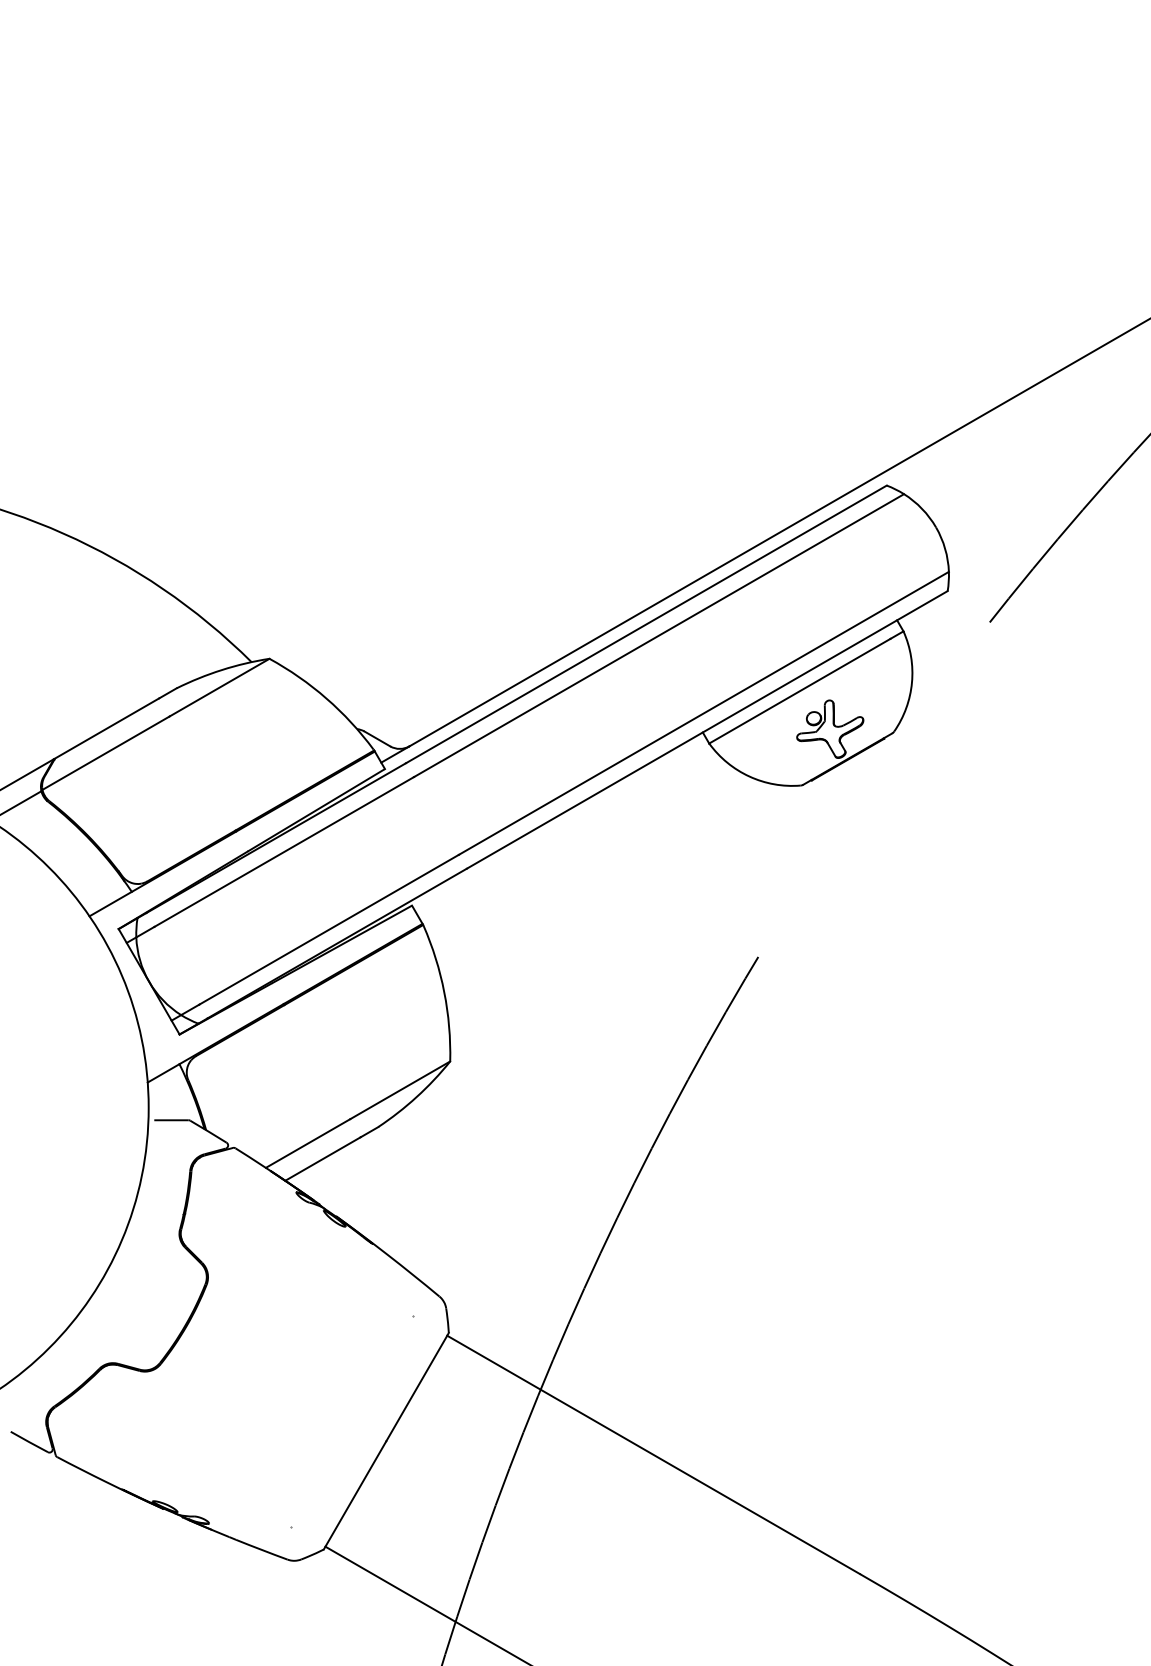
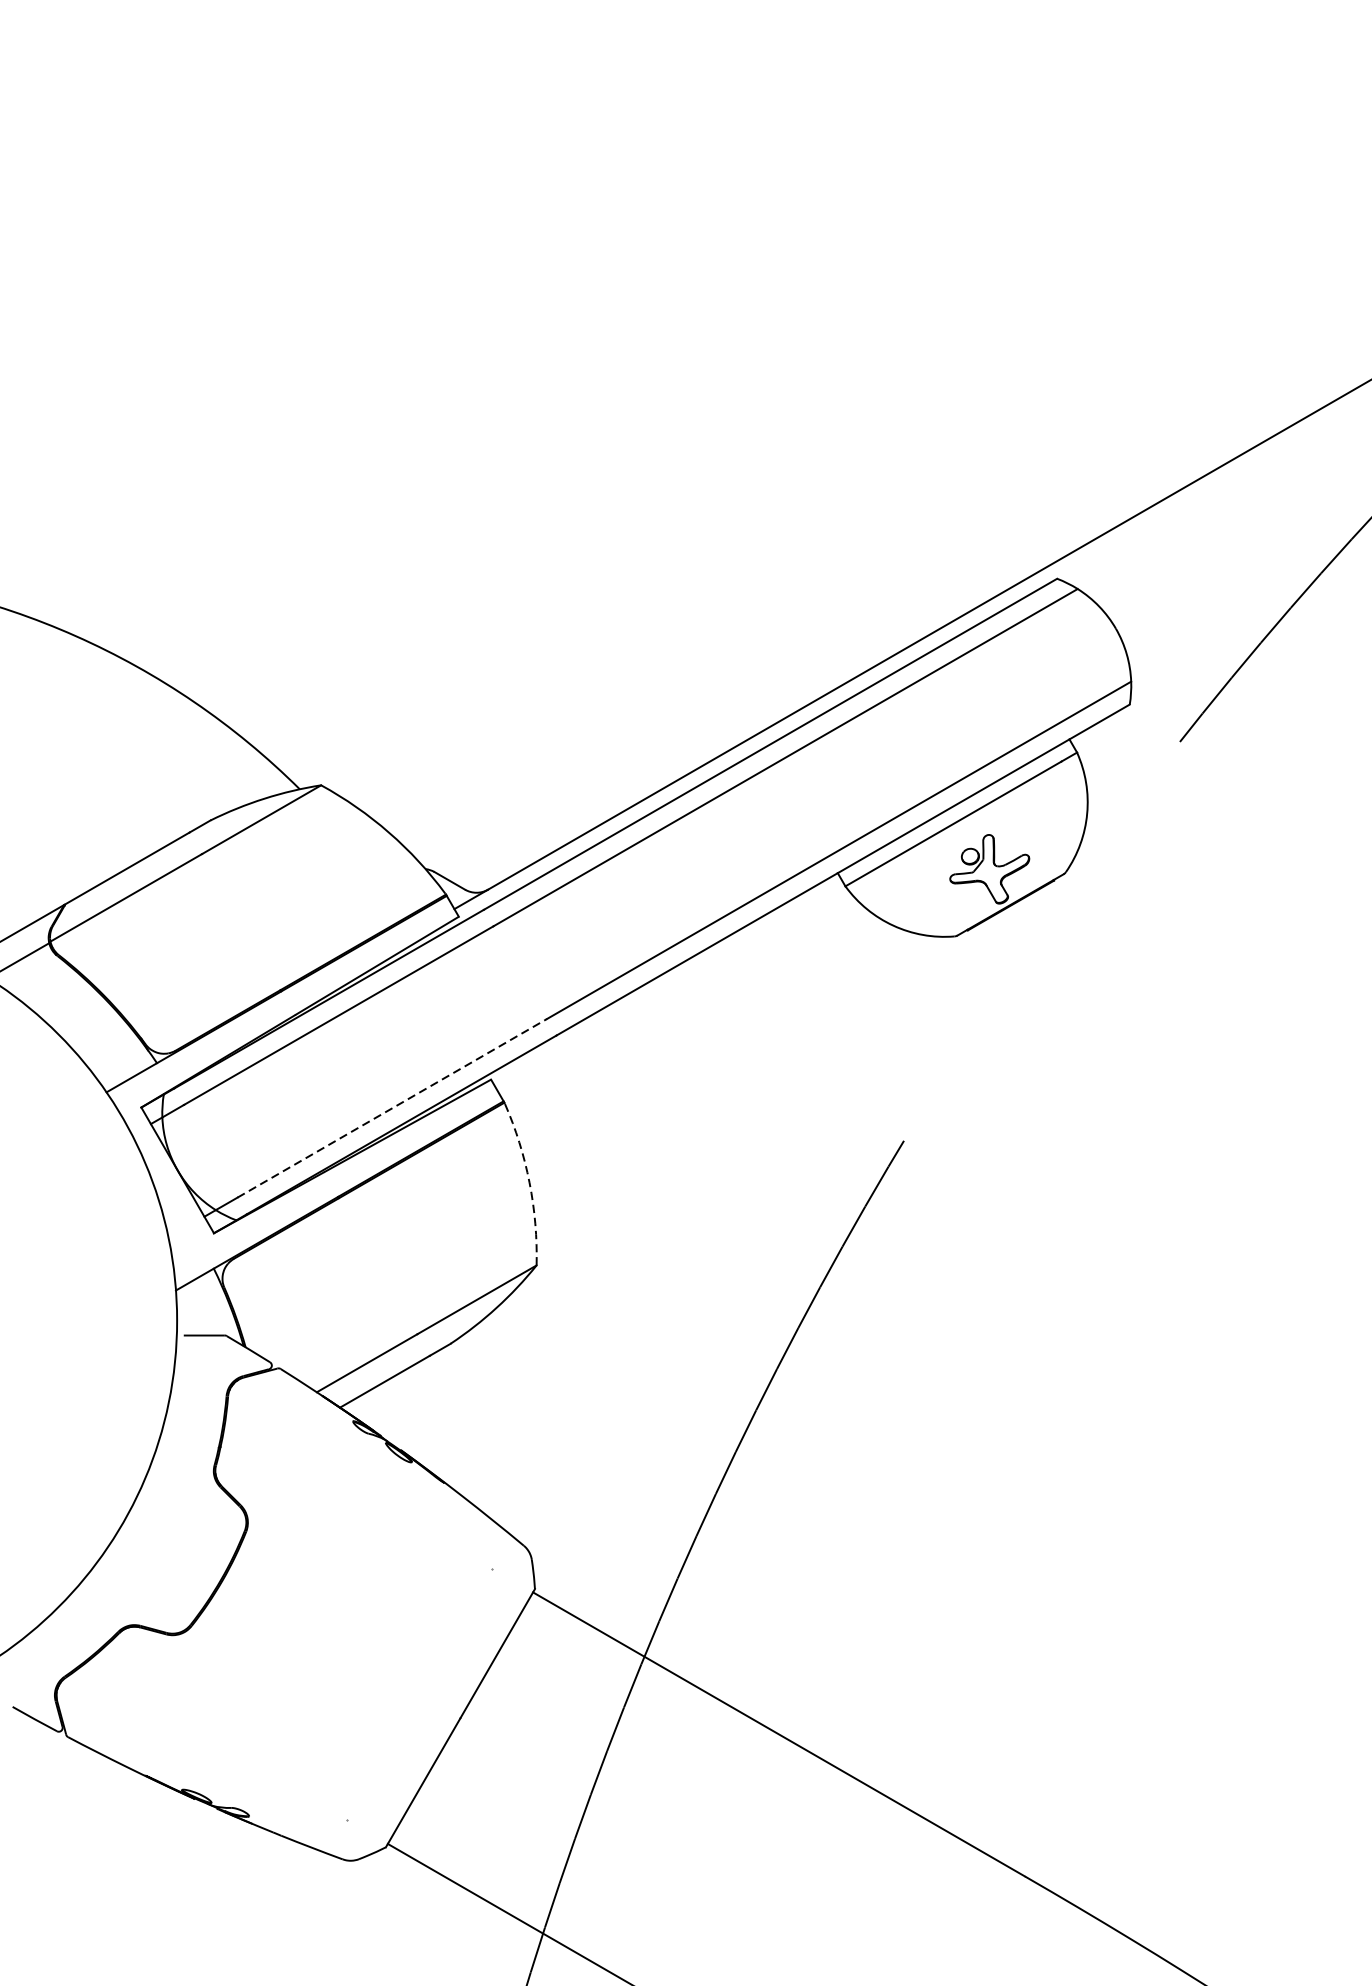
line: (329, 929) -> (392, 1108), solid -> dashed
arc: (444, 992) -> (529, 1183), solid -> dashed

